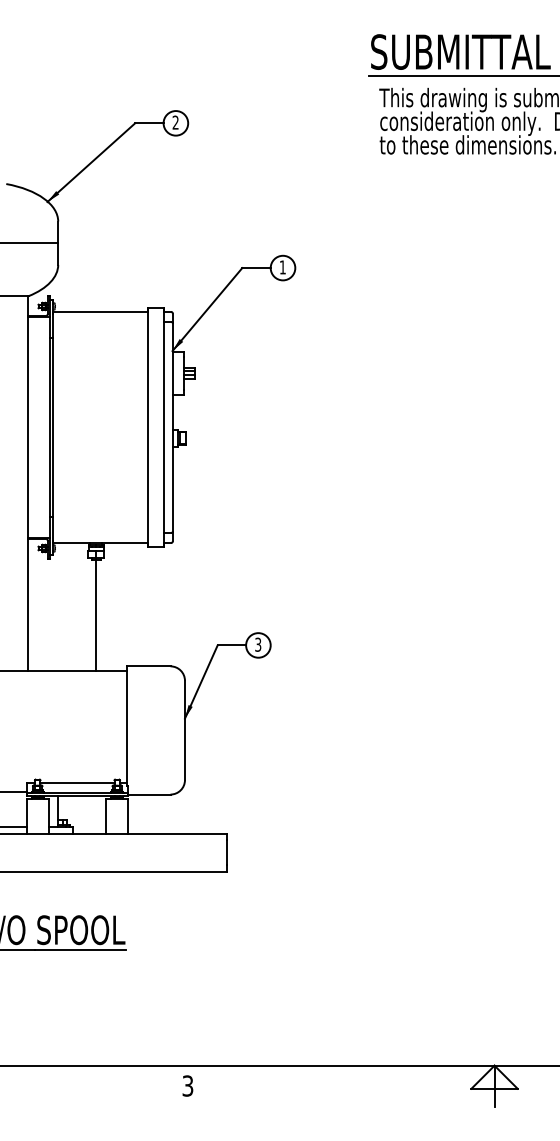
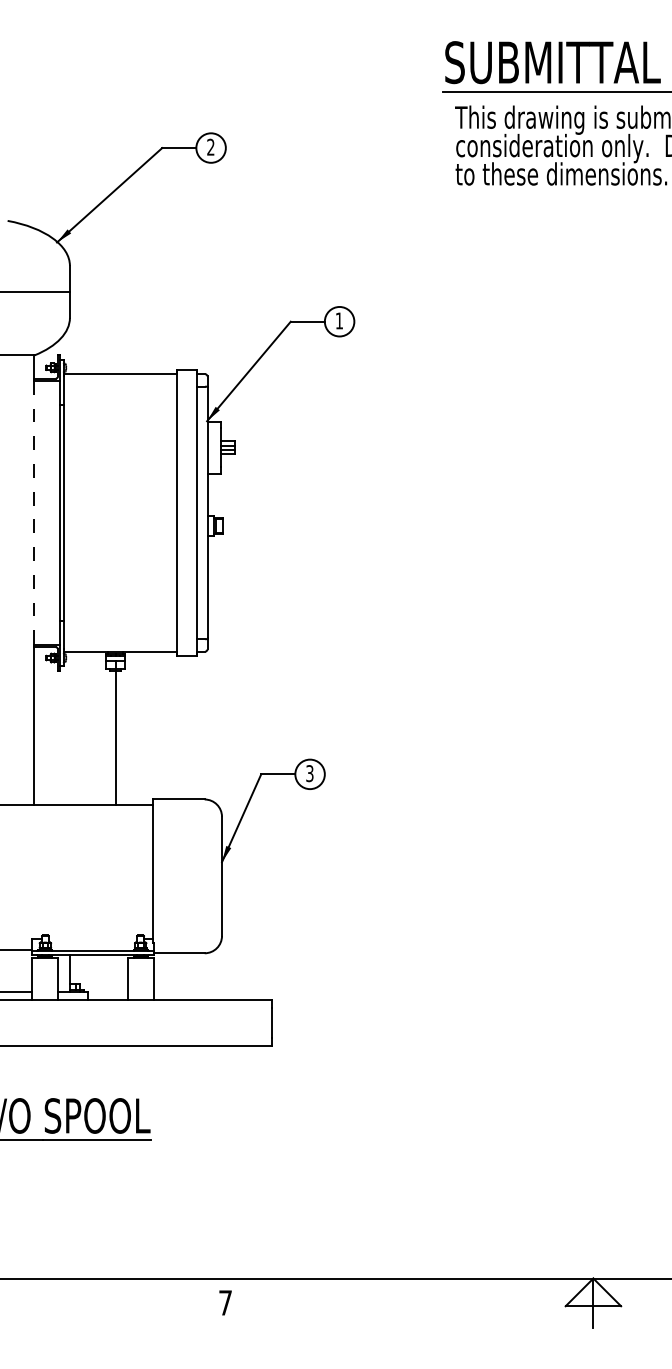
line: (28, 427) -> (34, 513), solid -> dashed
line: (77, 783) -> (92, 939), removed
text: (187, 1085) -> (225, 1302), 3 -> 7

